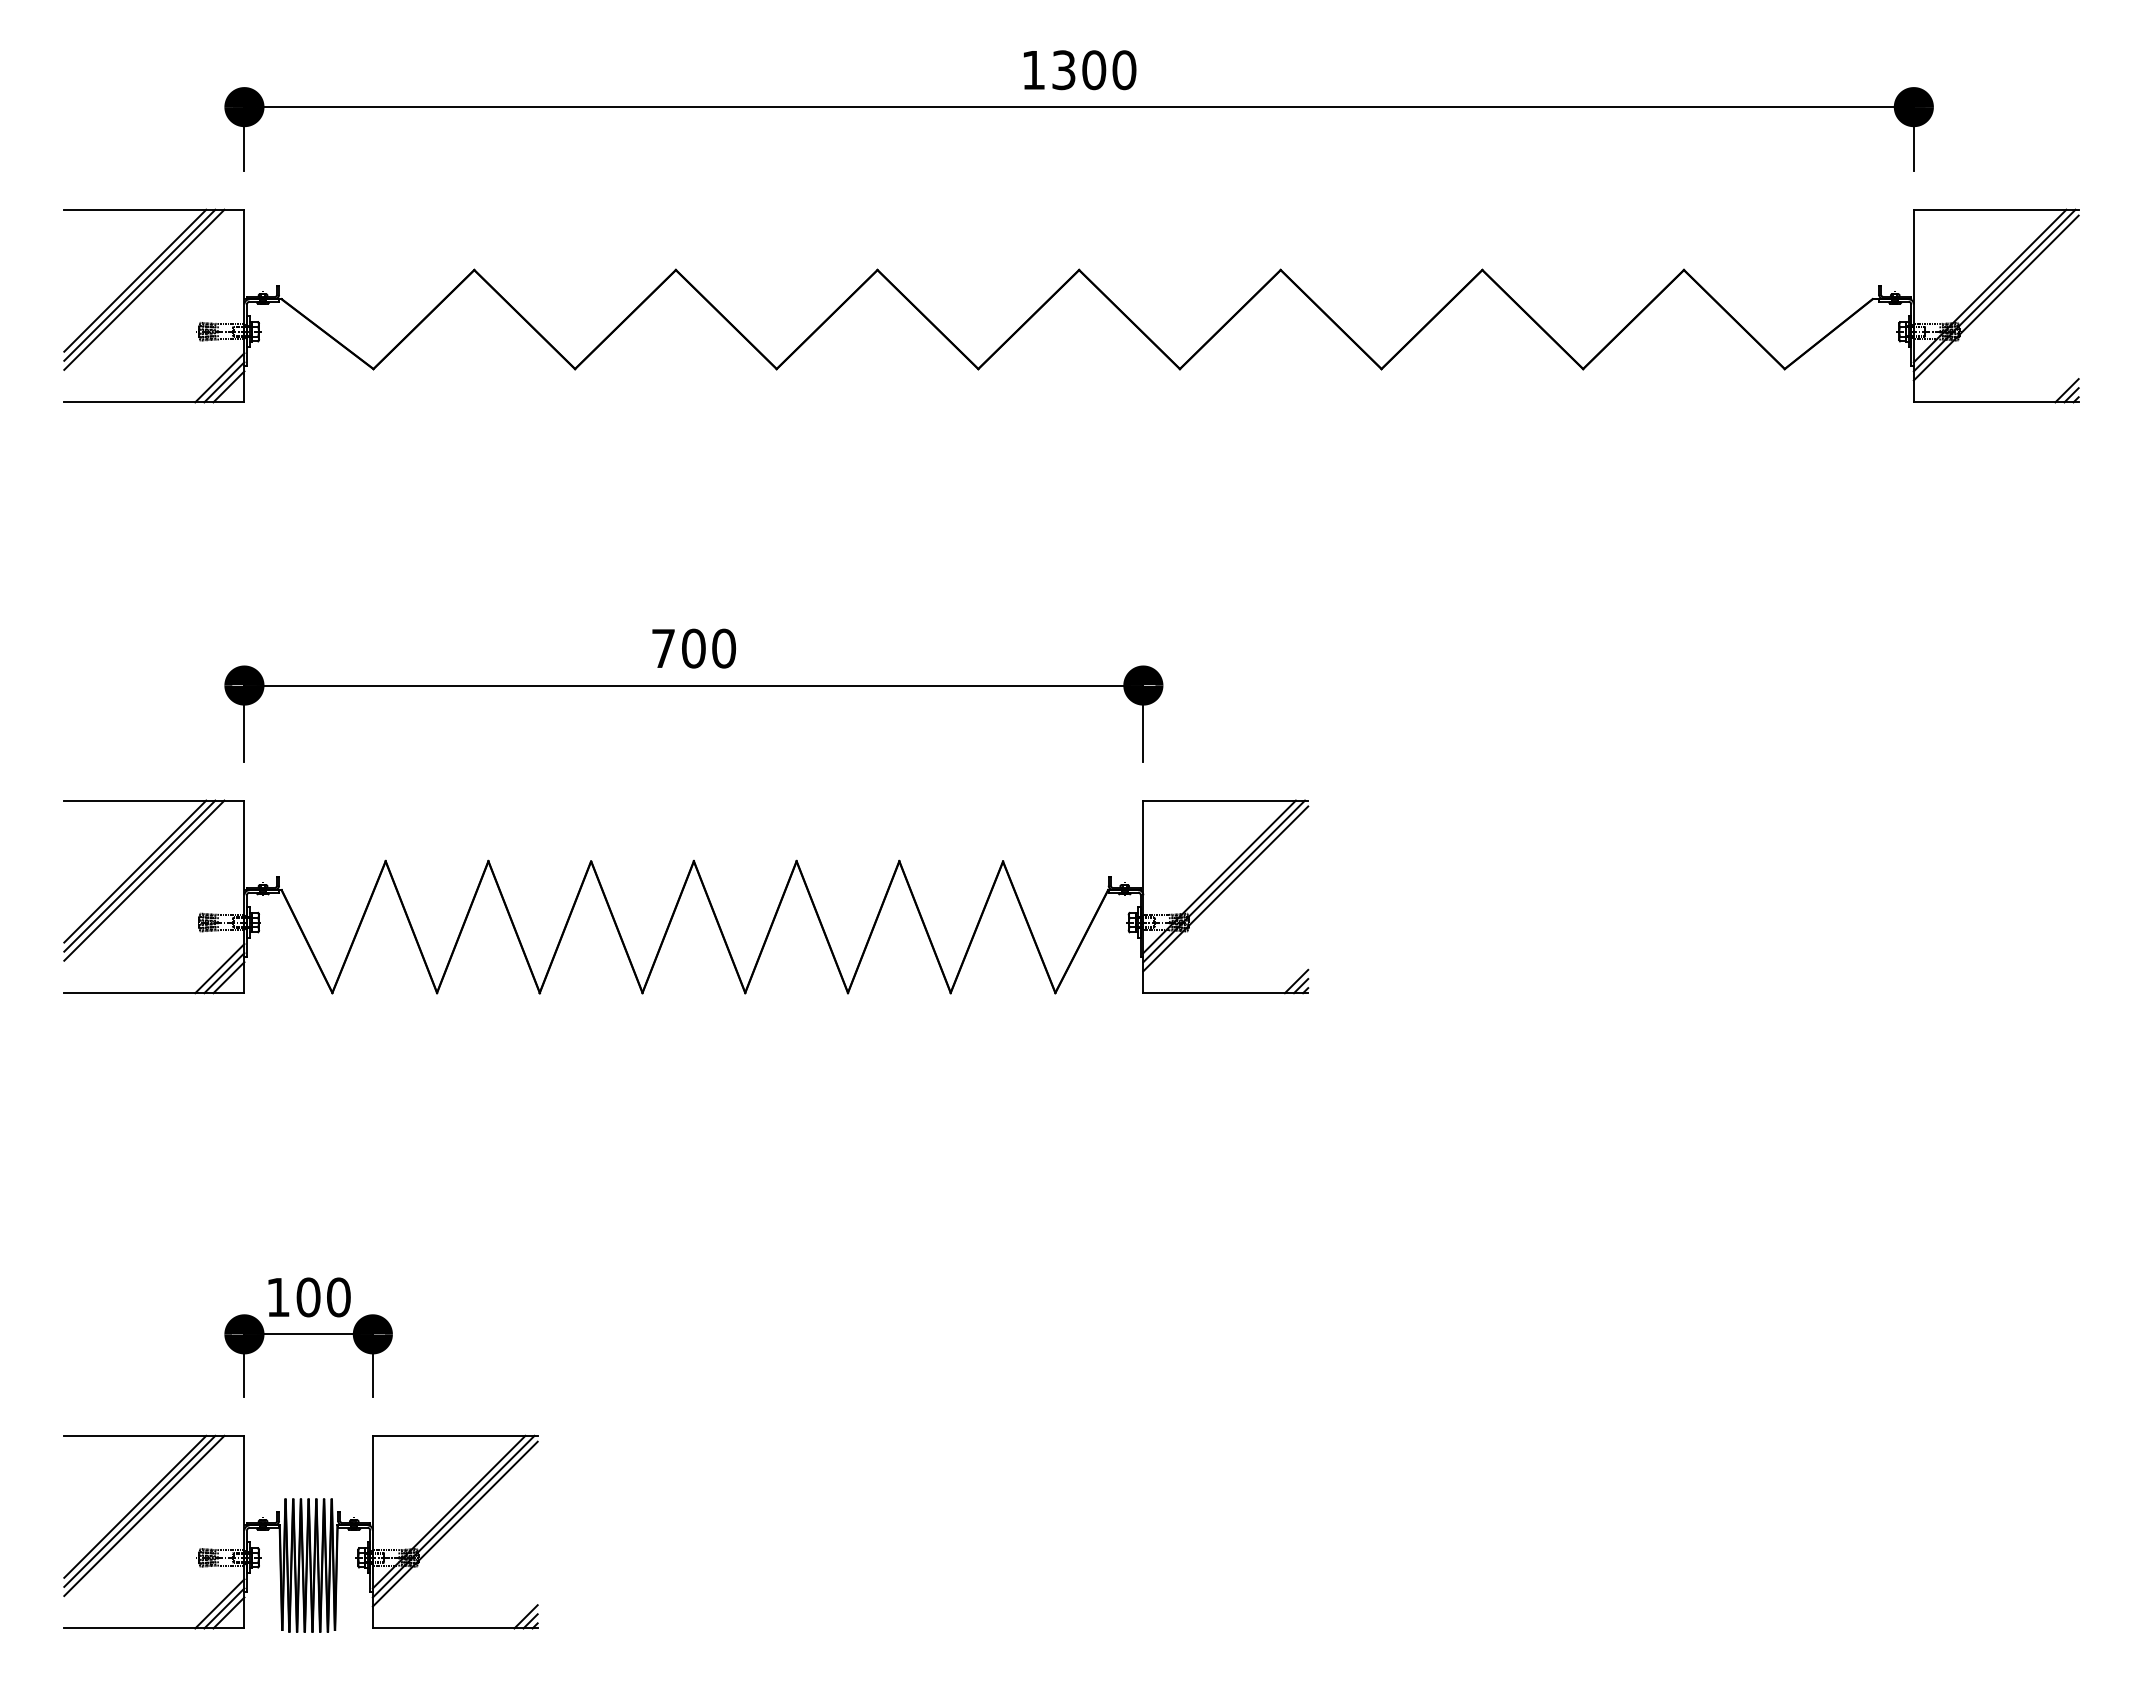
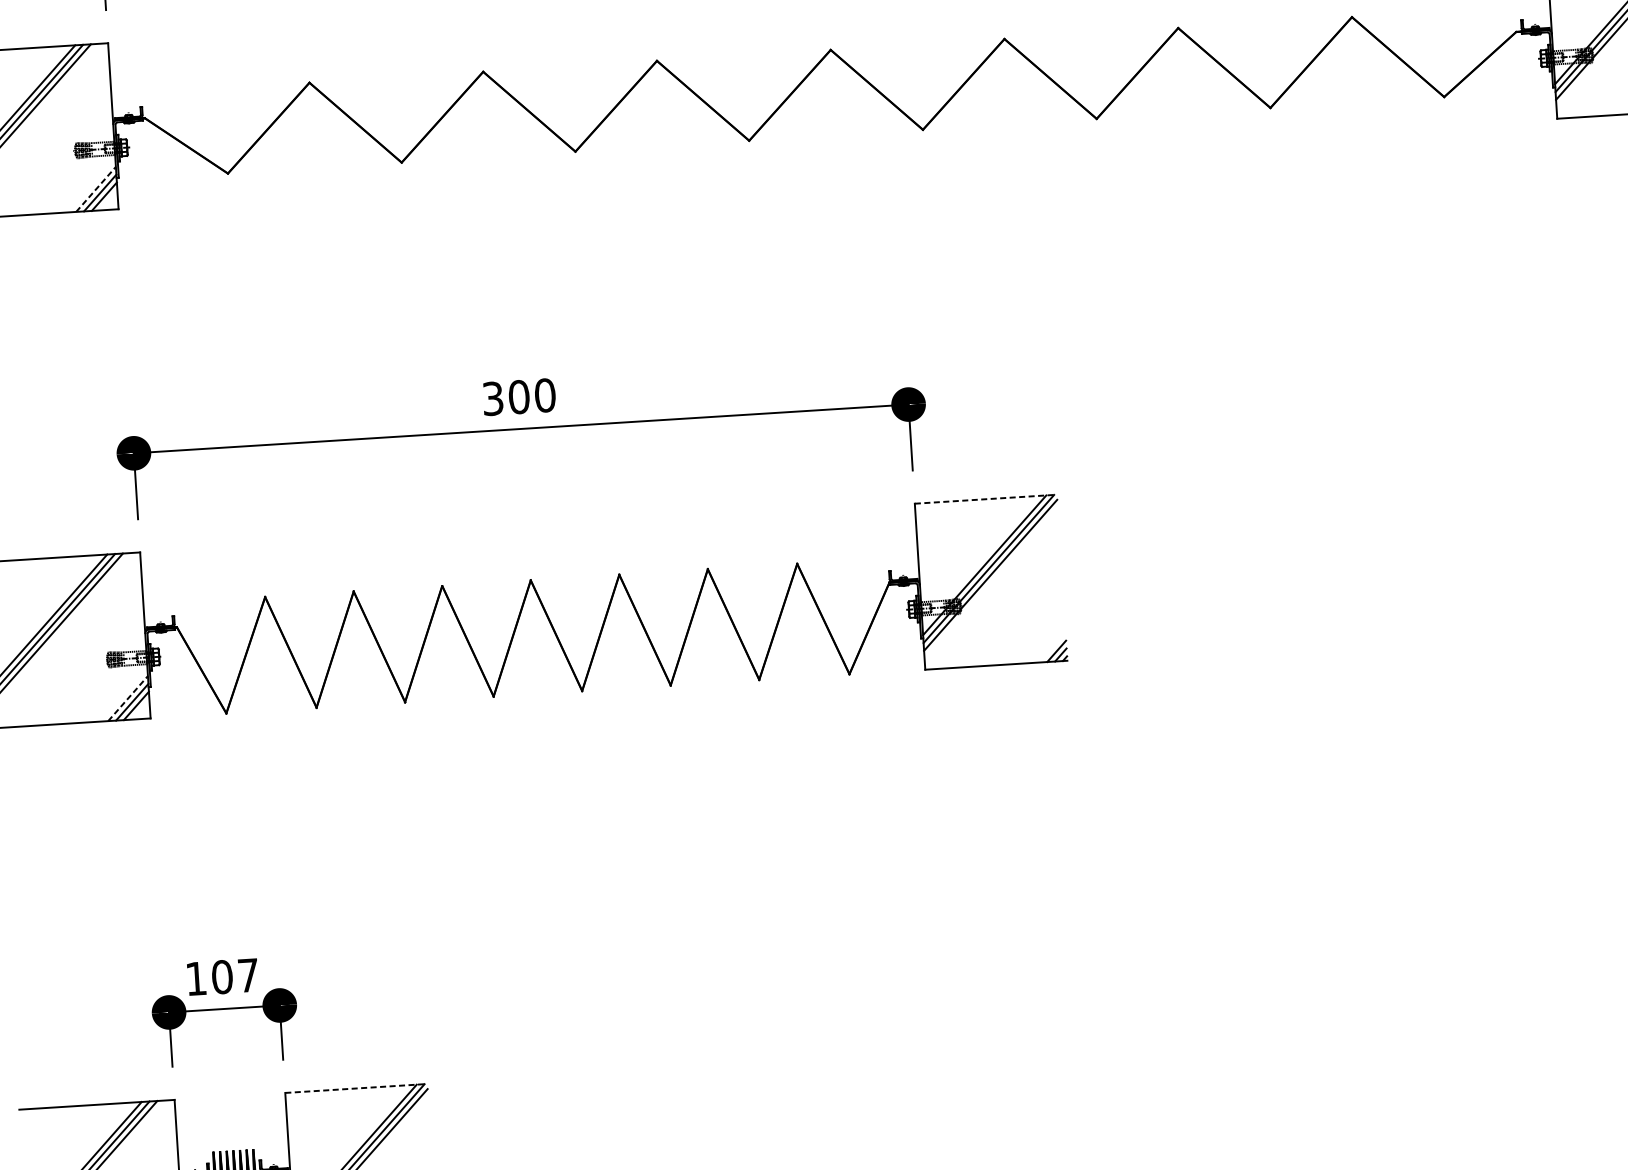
line: (219, 377) -> (95, 189), solid -> dashed
text: (663, 648) -> (493, 398), 700 -> 300
line: (1226, 800) -> (986, 499), solid -> dashed
line: (219, 968) -> (127, 698), solid -> dashed
text: (338, 1297) -> (248, 975), 100 -> 107
line: (455, 1435) -> (356, 1088), solid -> dashed

